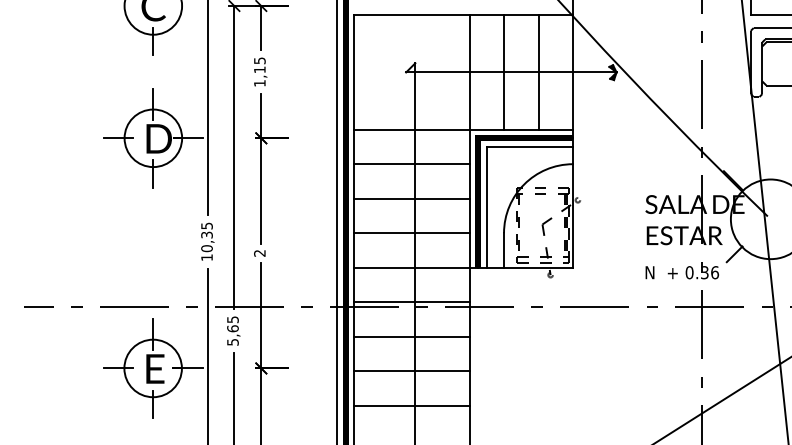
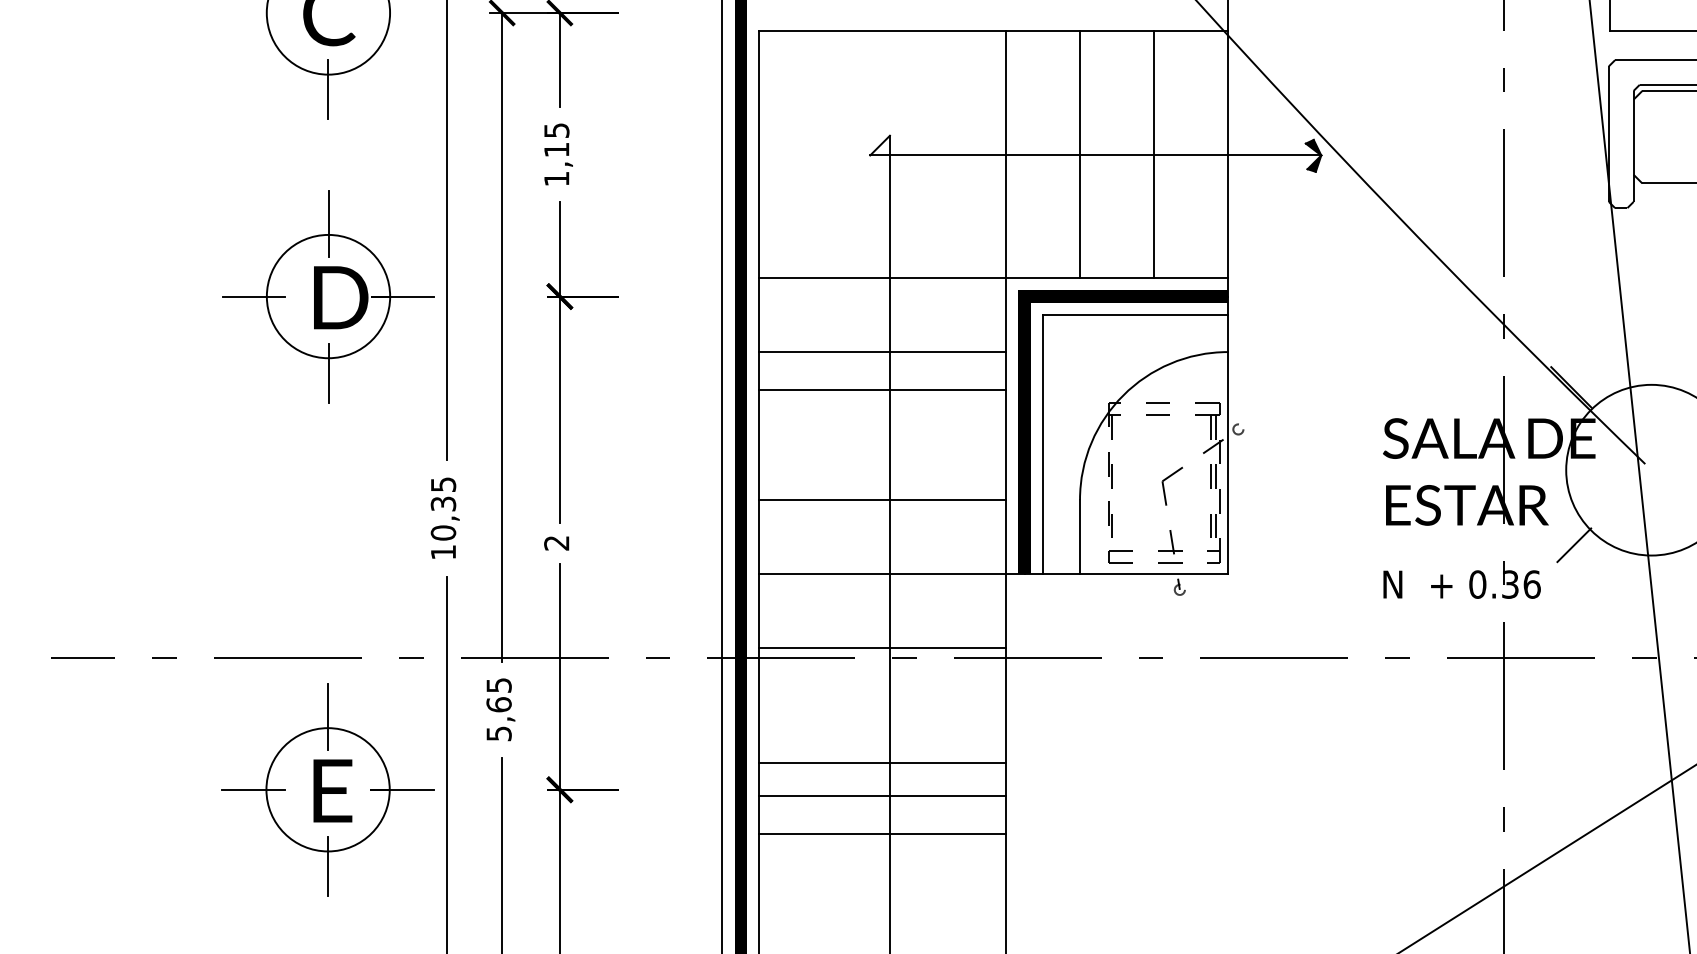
line: (411, 198) -> (881, 389), moved
line: (411, 336) -> (881, 762), moved
line: (411, 405) -> (881, 832), moved

